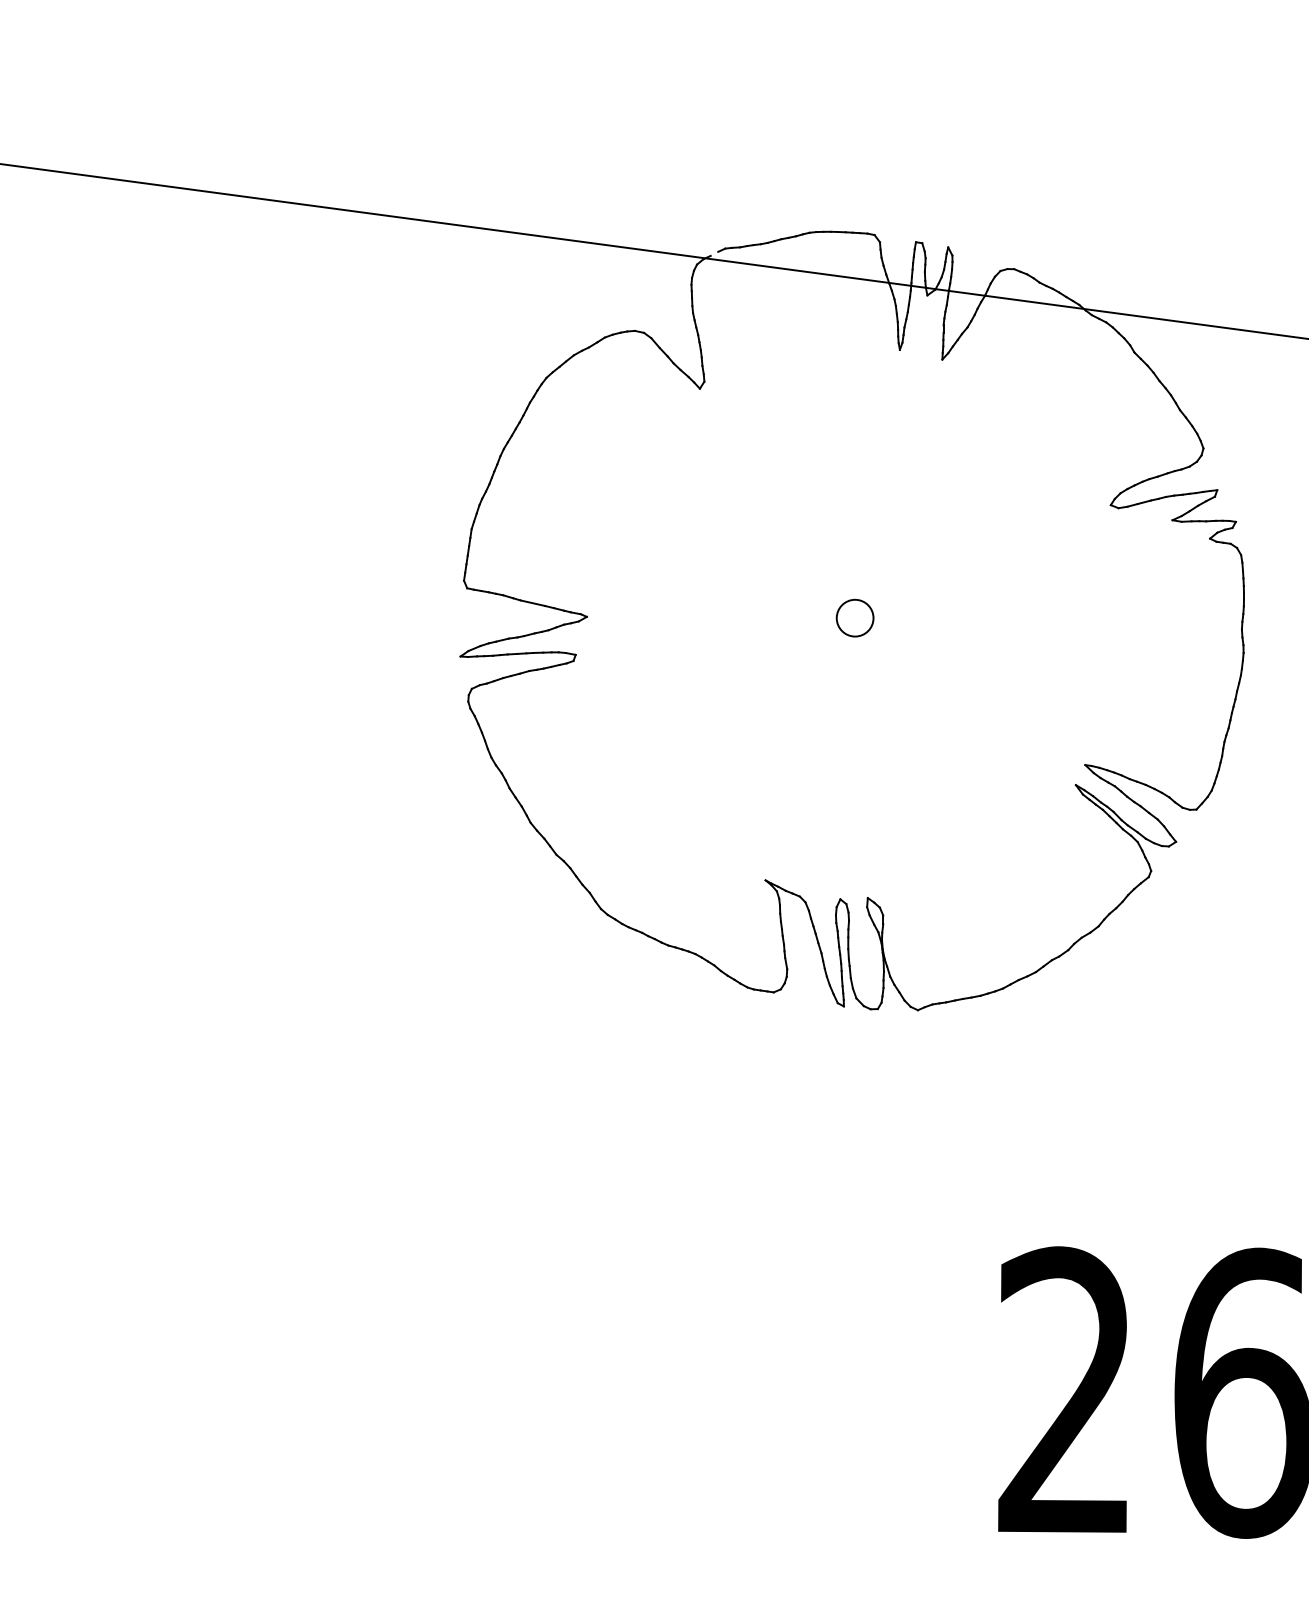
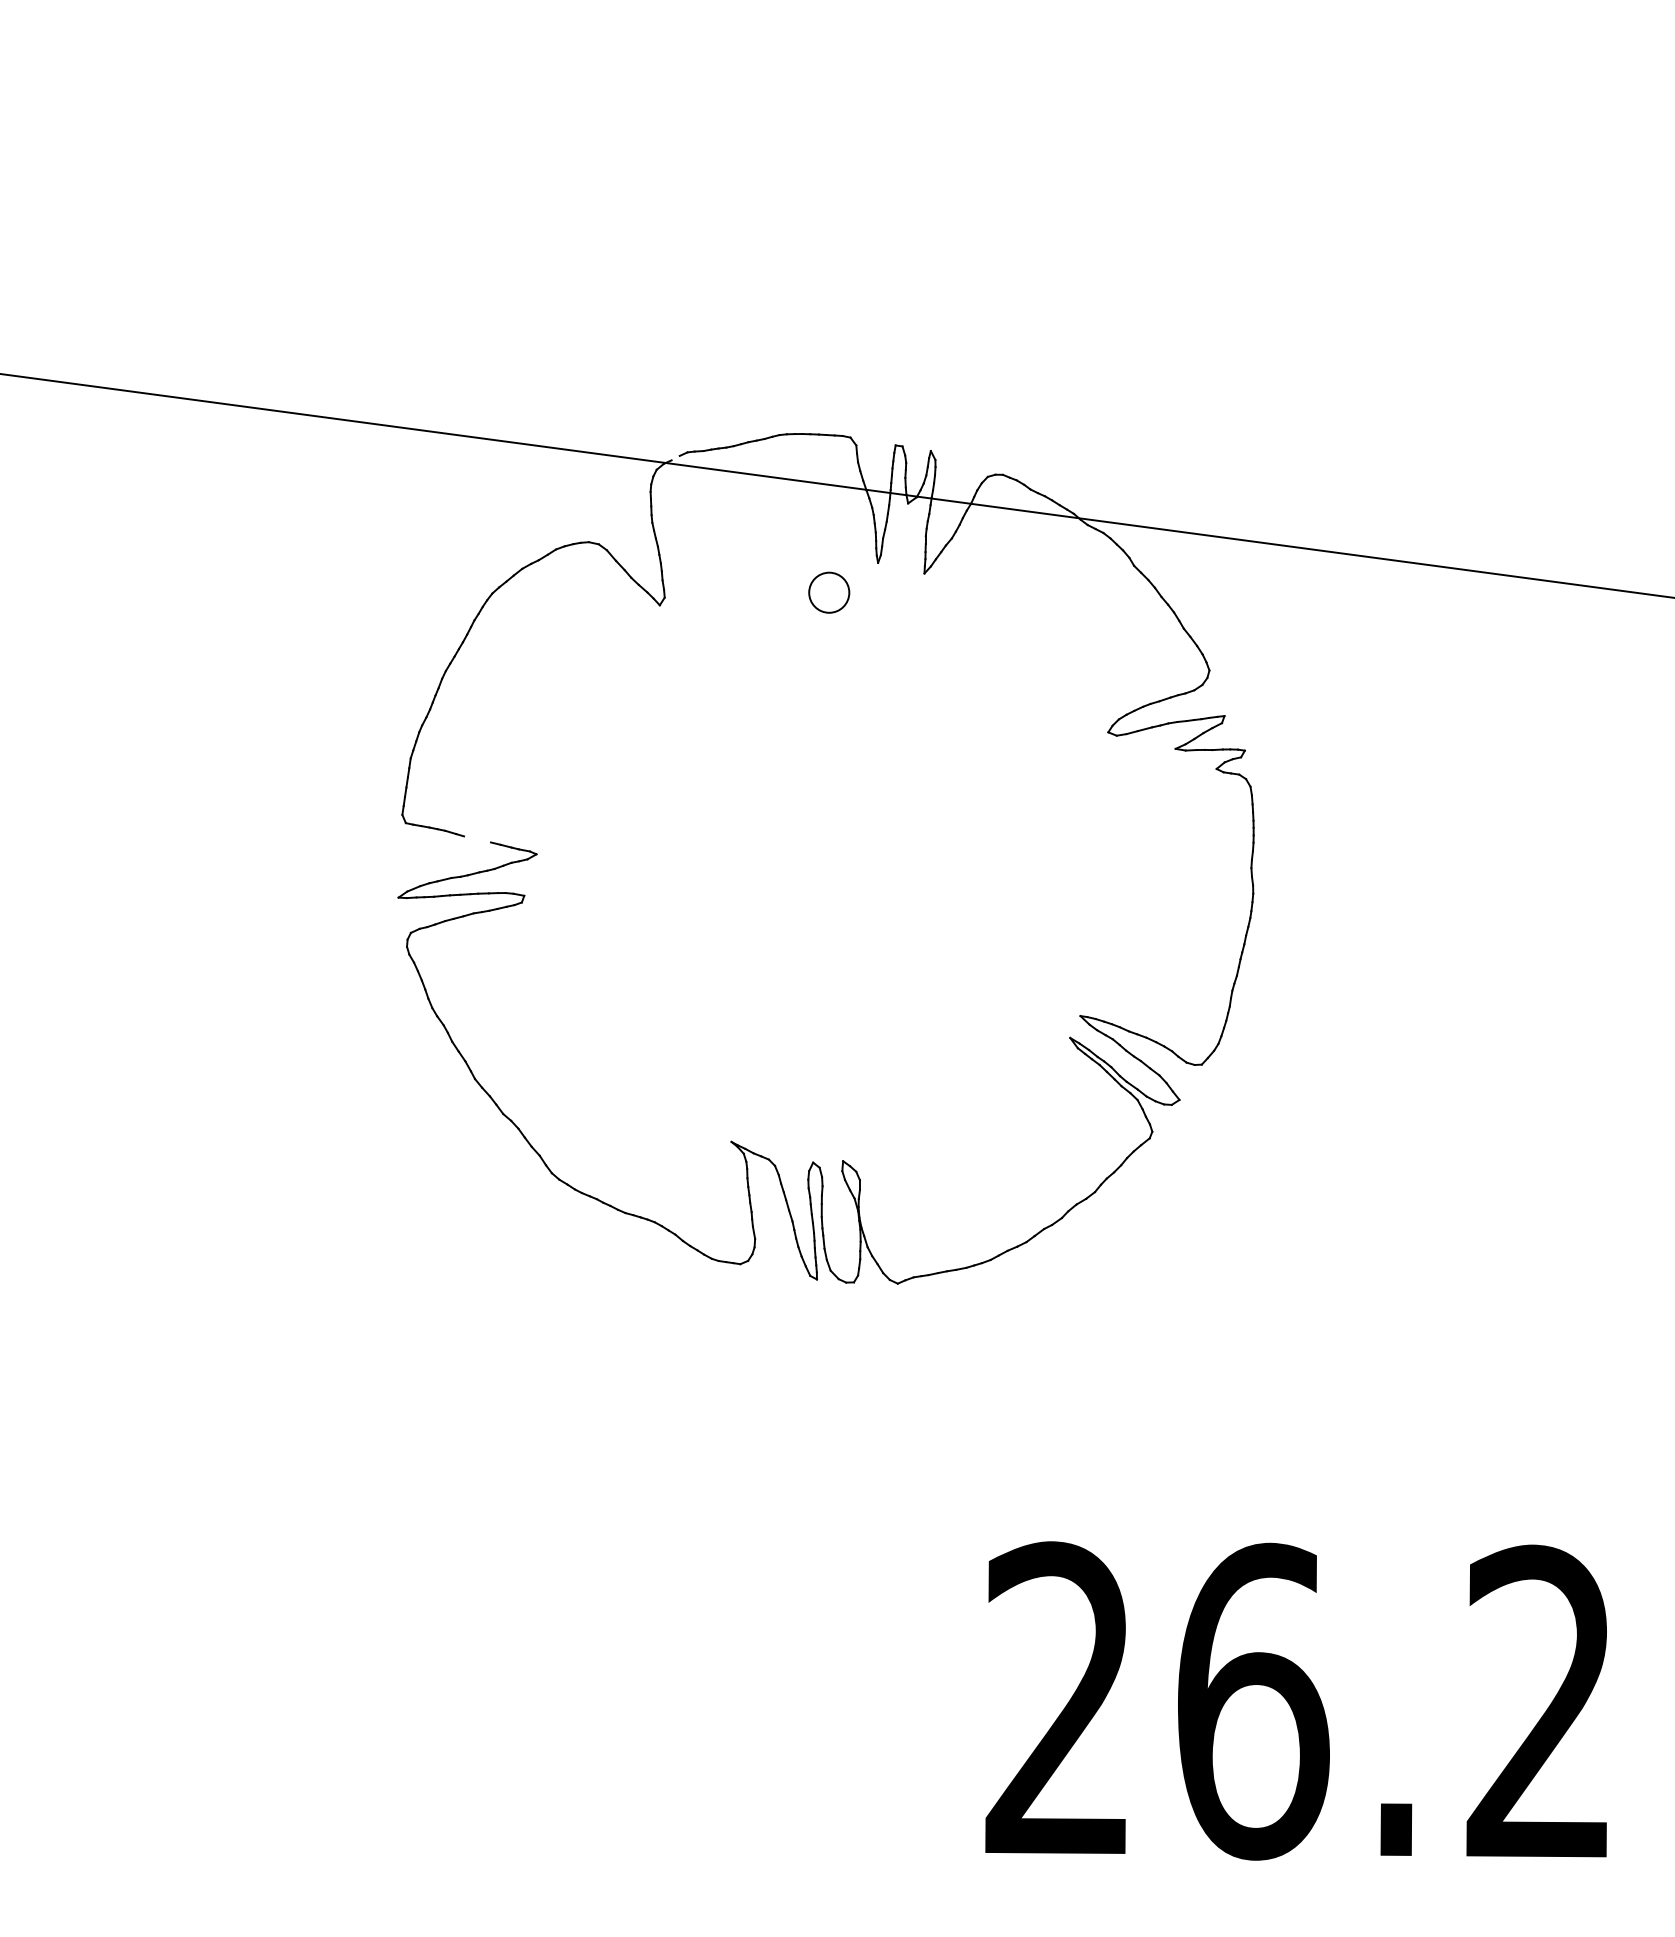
line: (532, 603) -> (477, 839), removed
circle: (855, 617) -> (829, 592), moved

